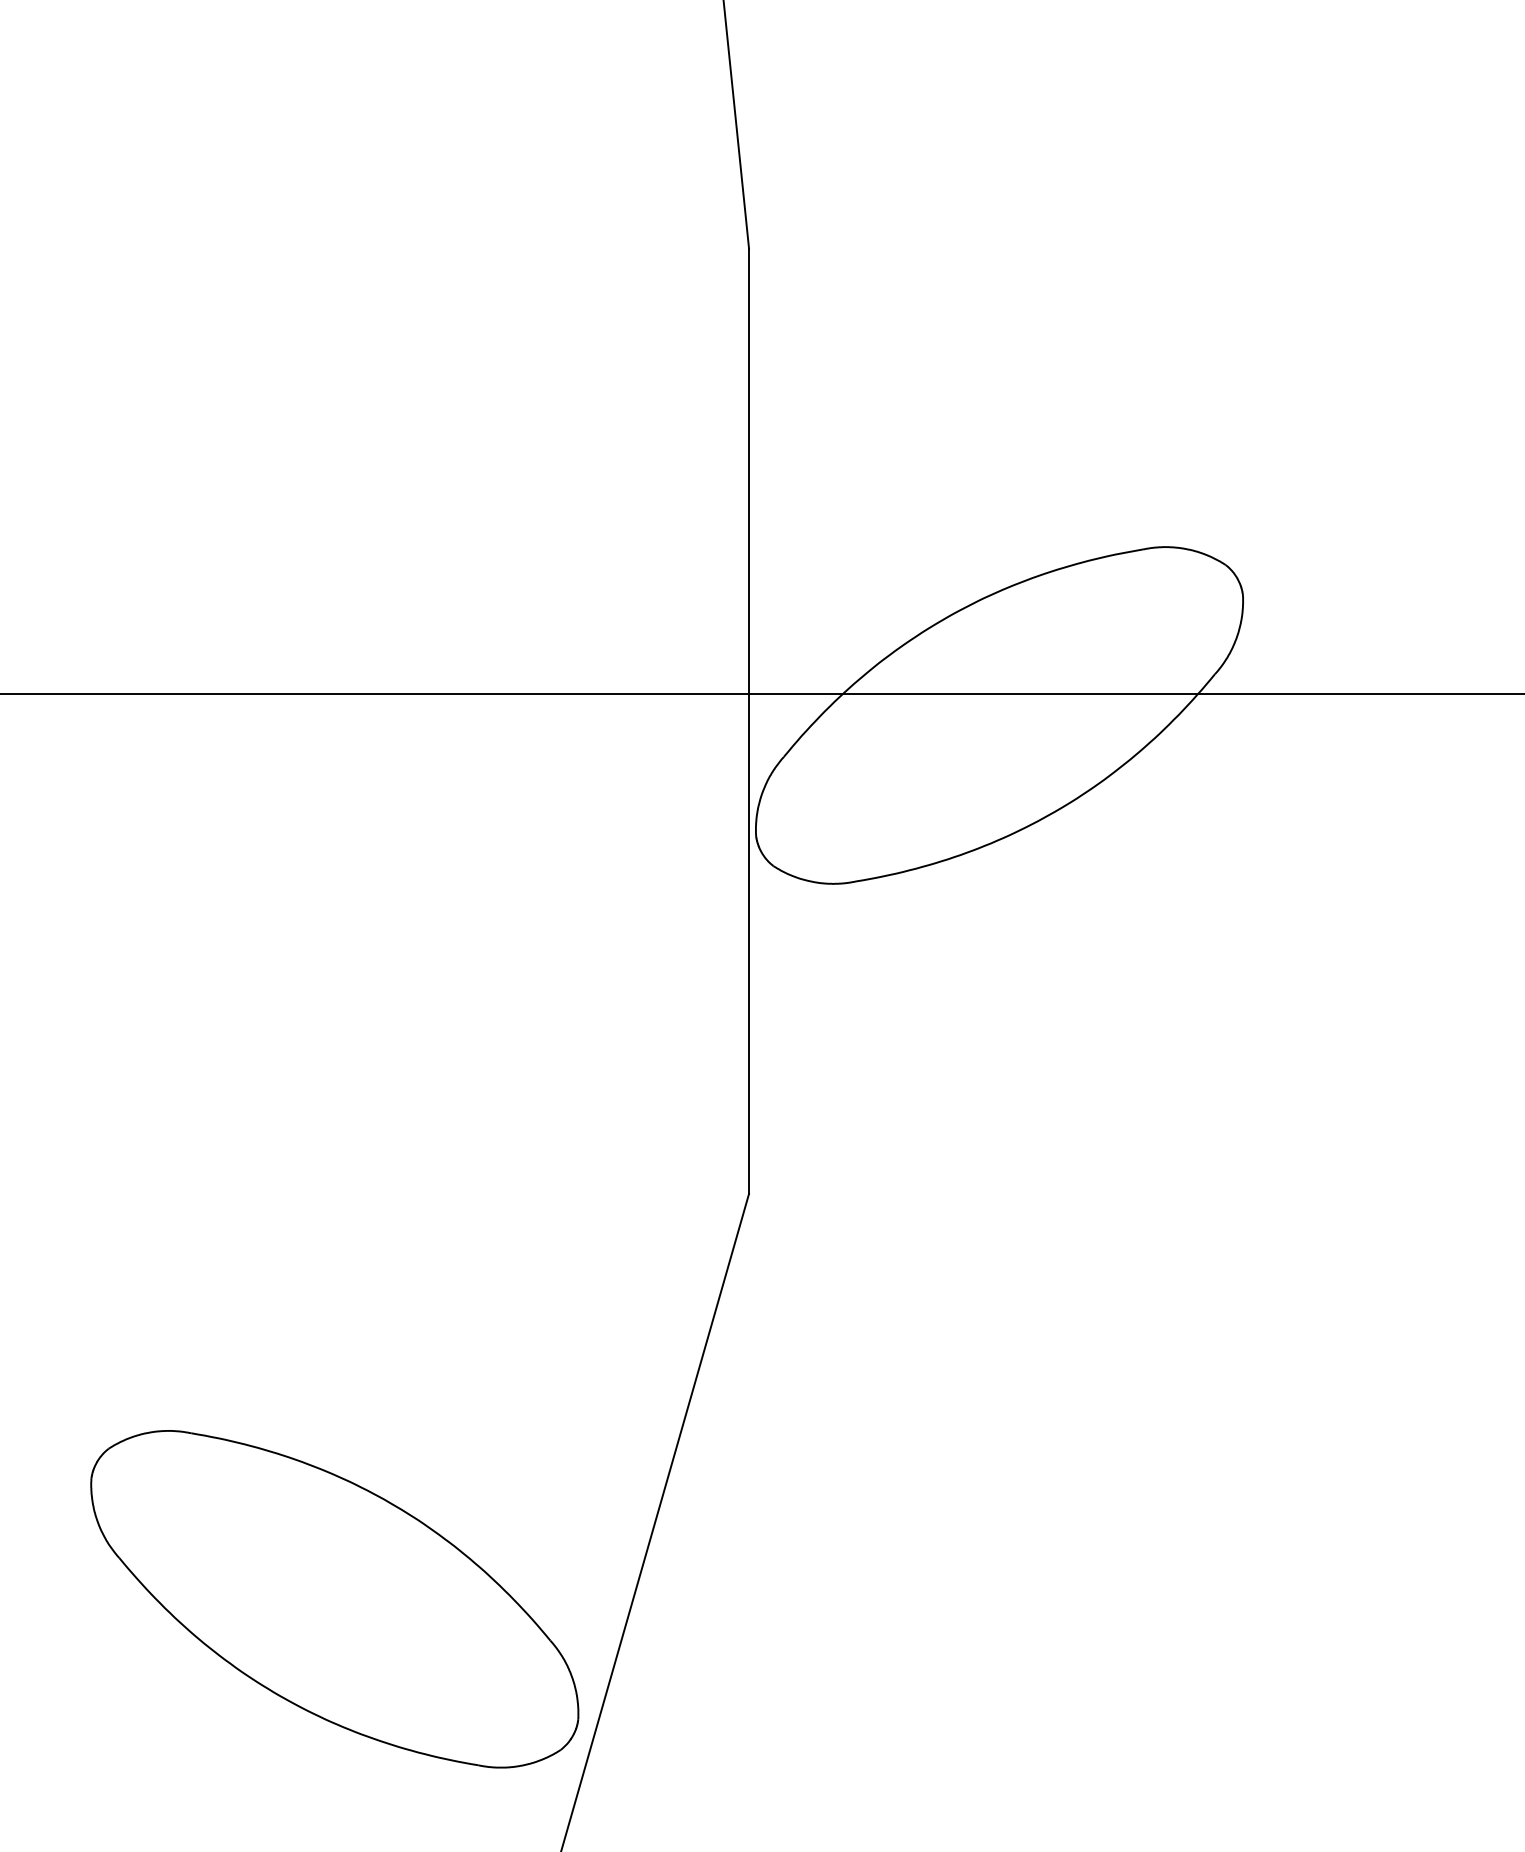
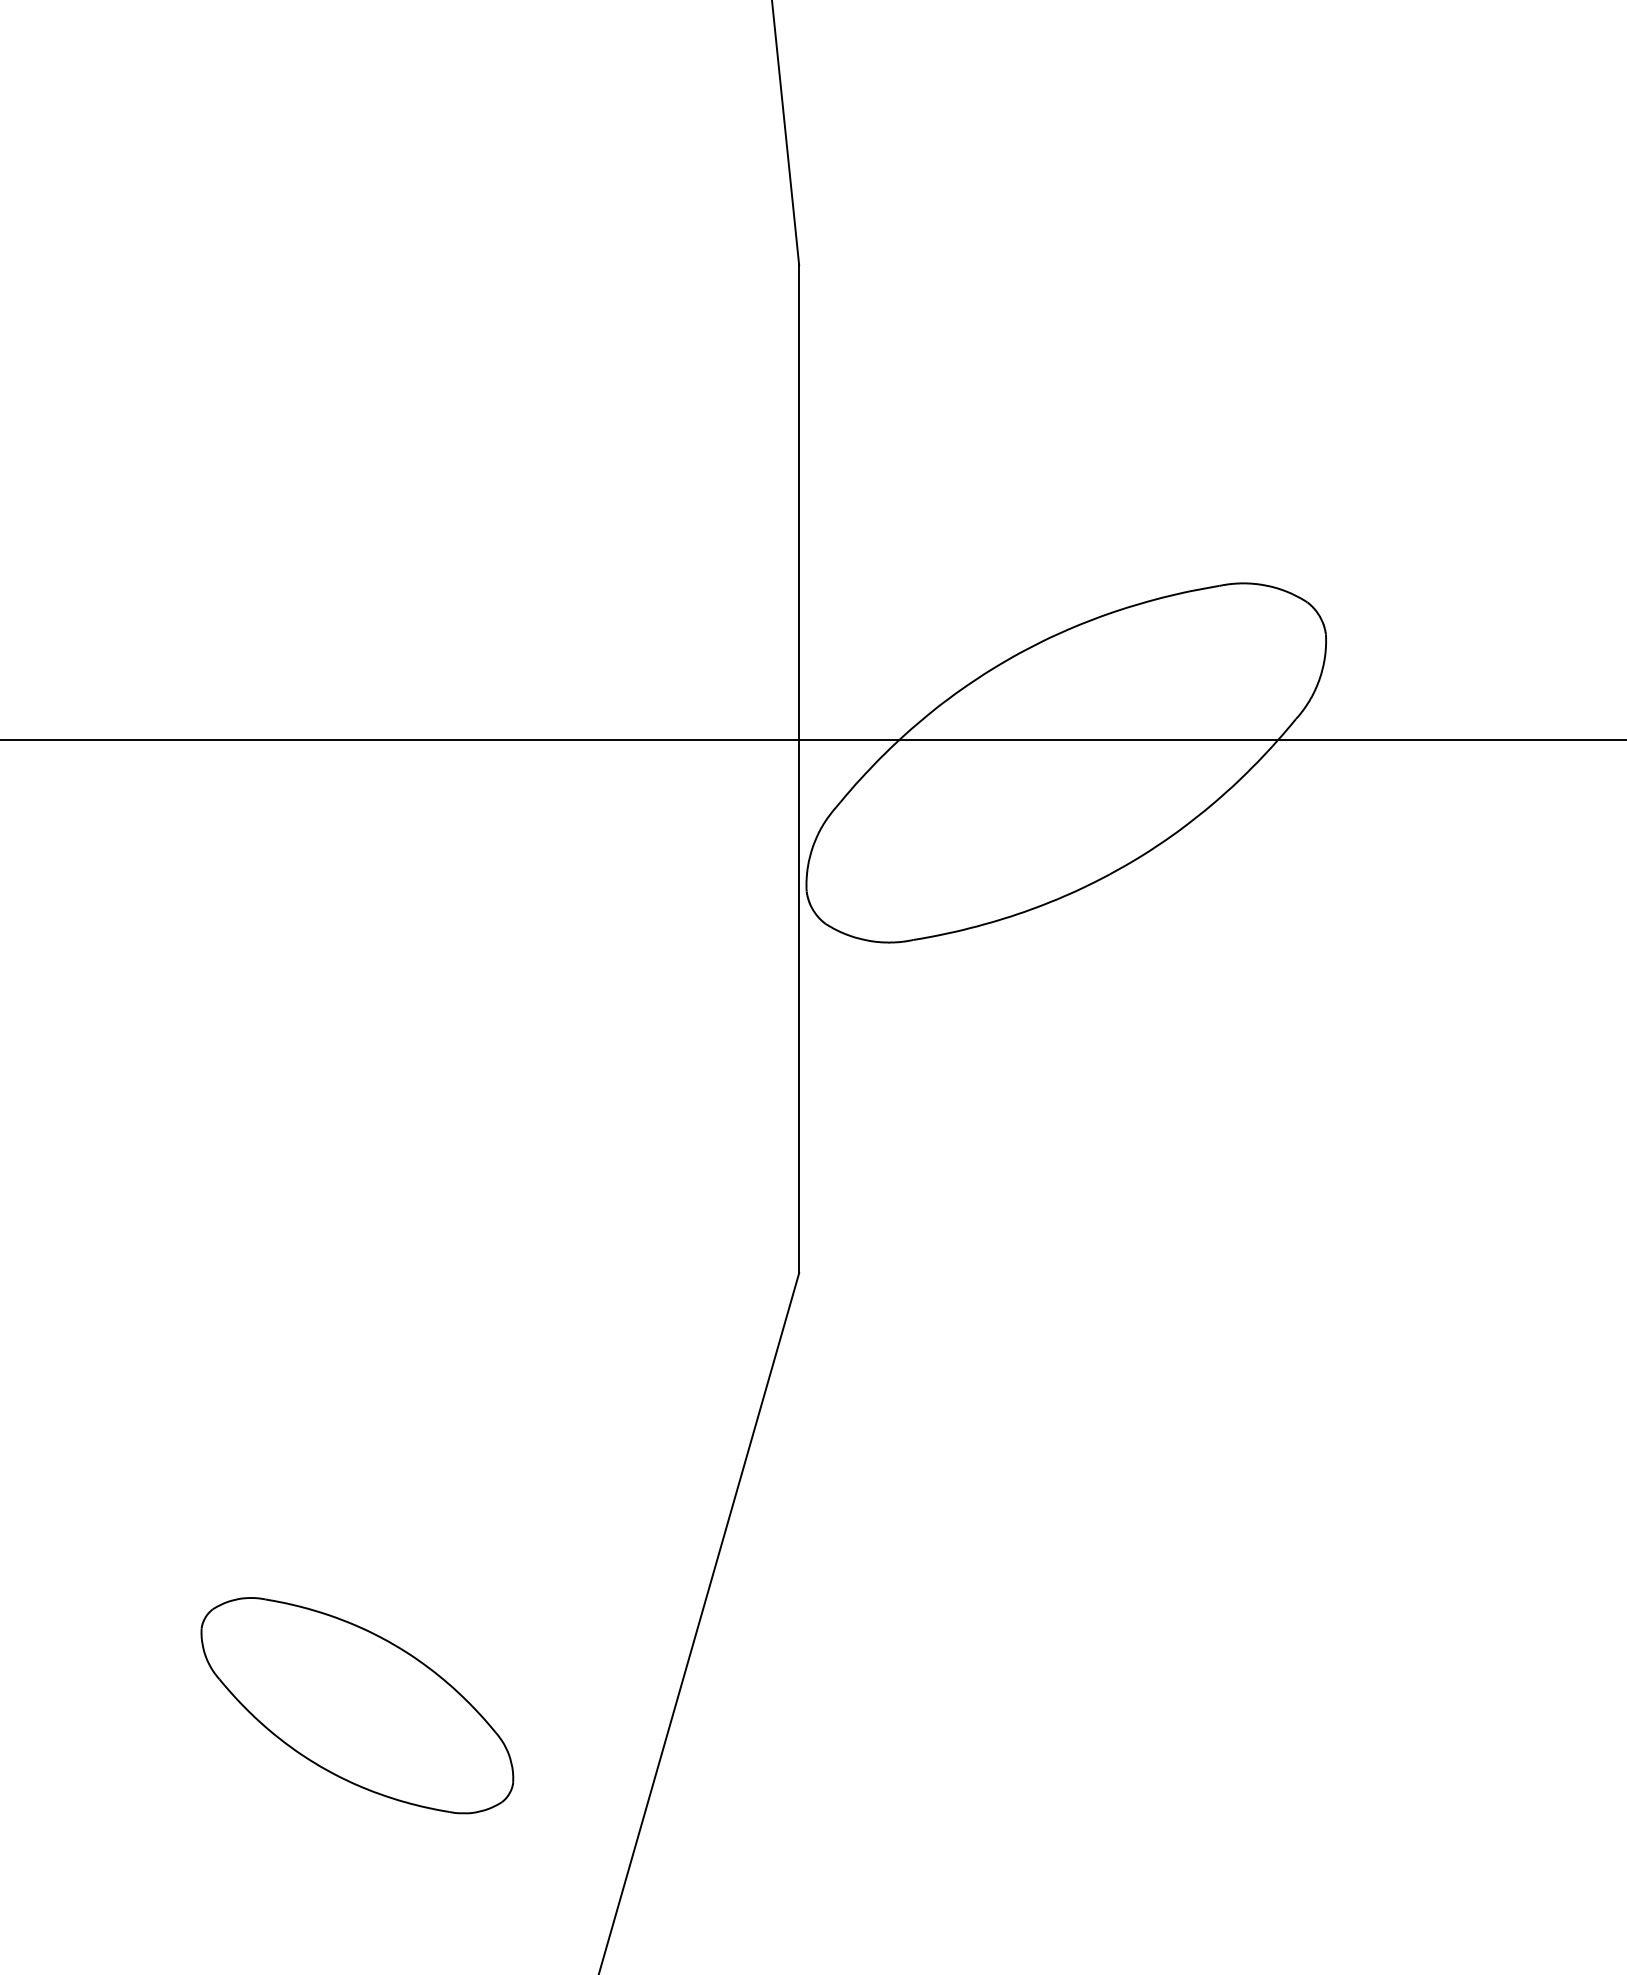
part: (334, 1599) -> (356, 1705), size x0.6

